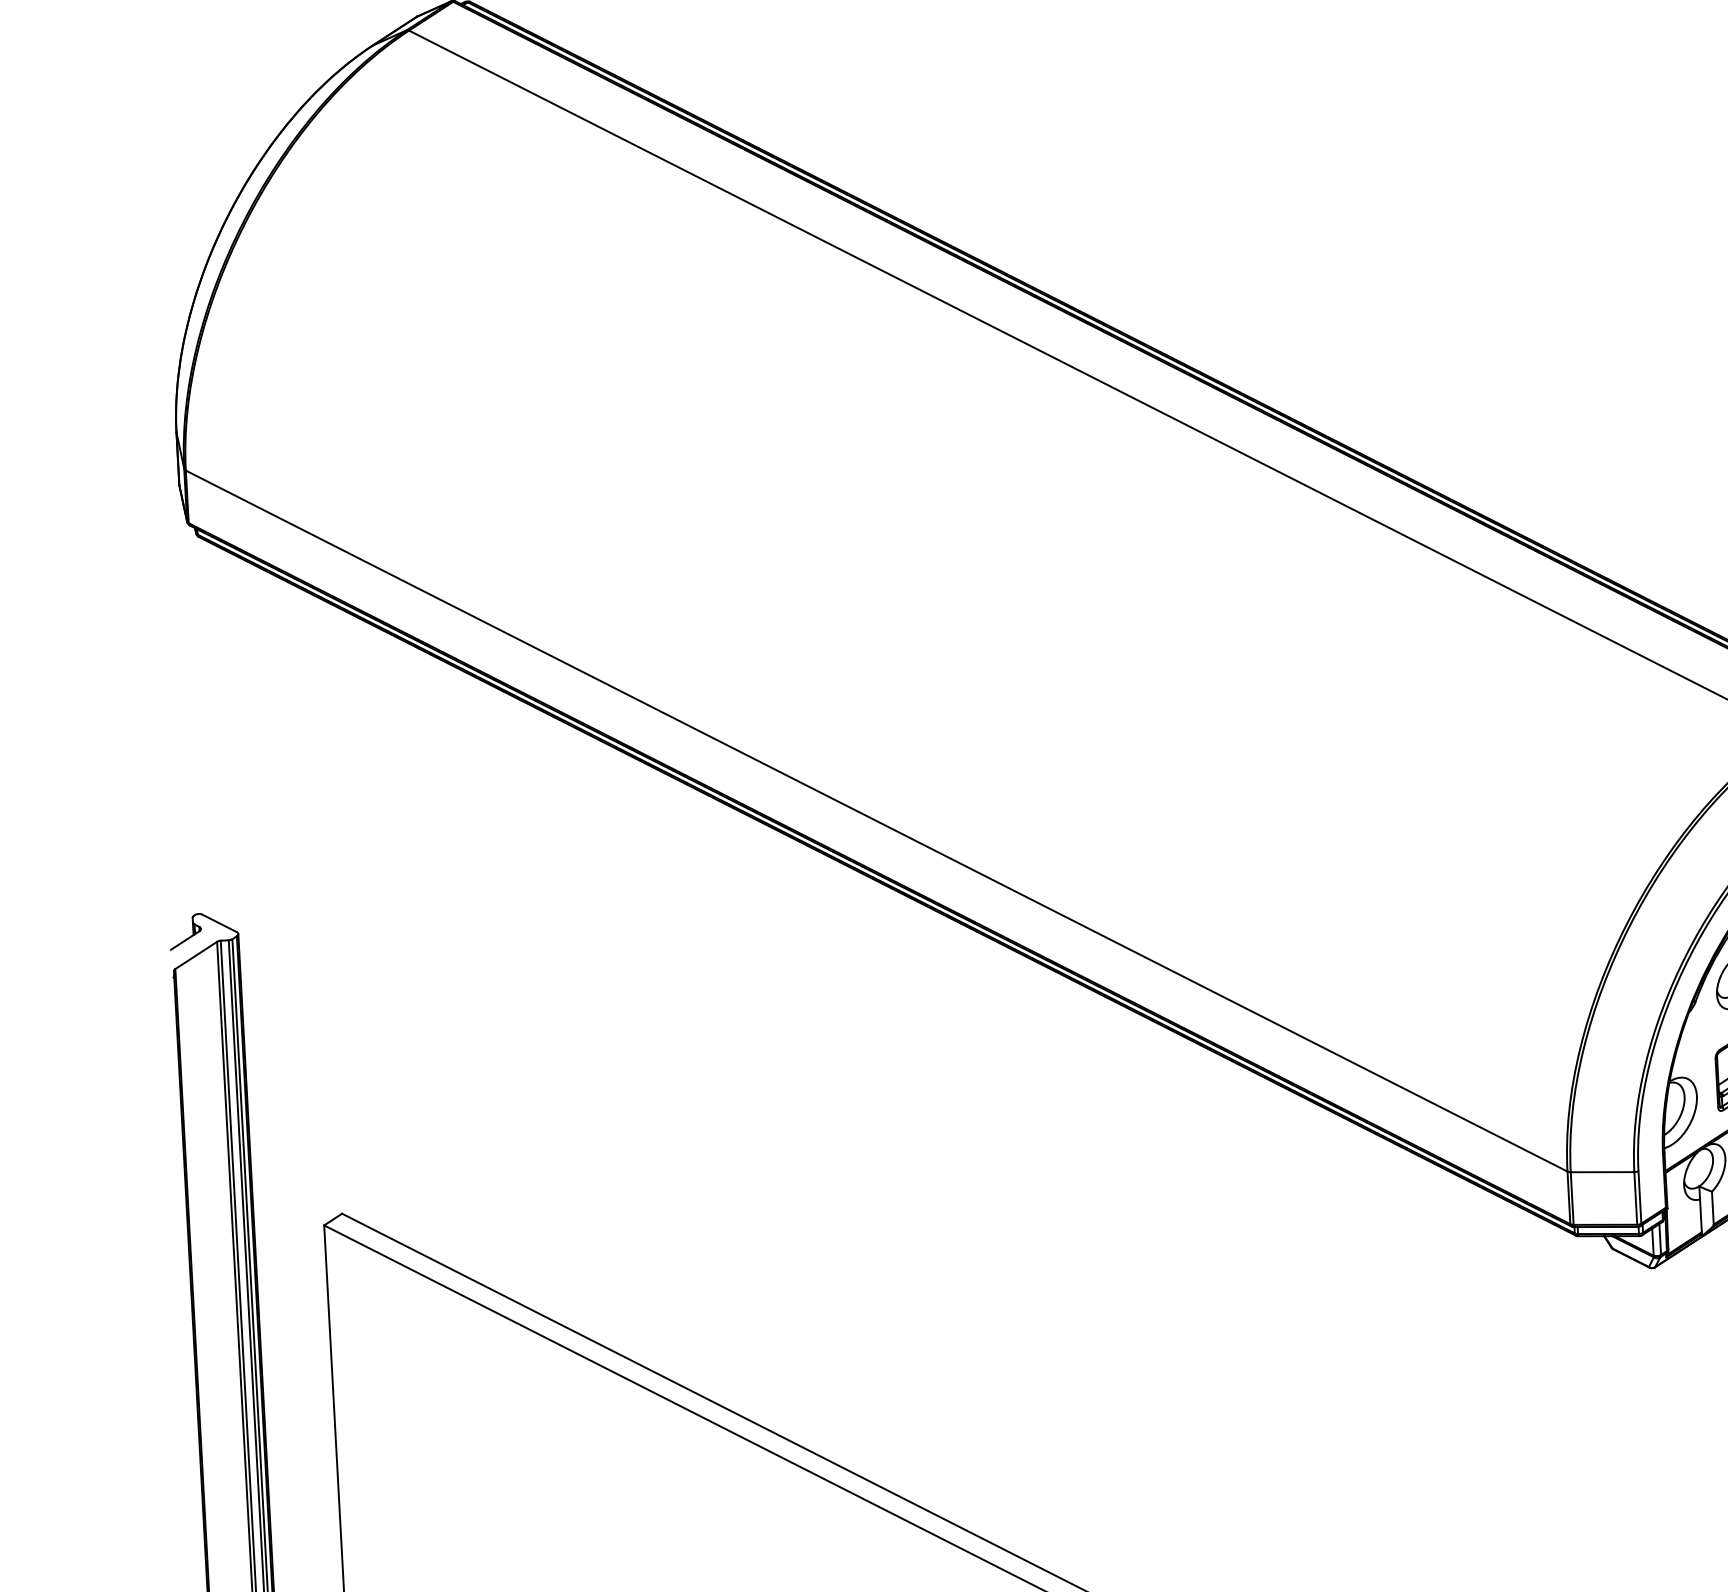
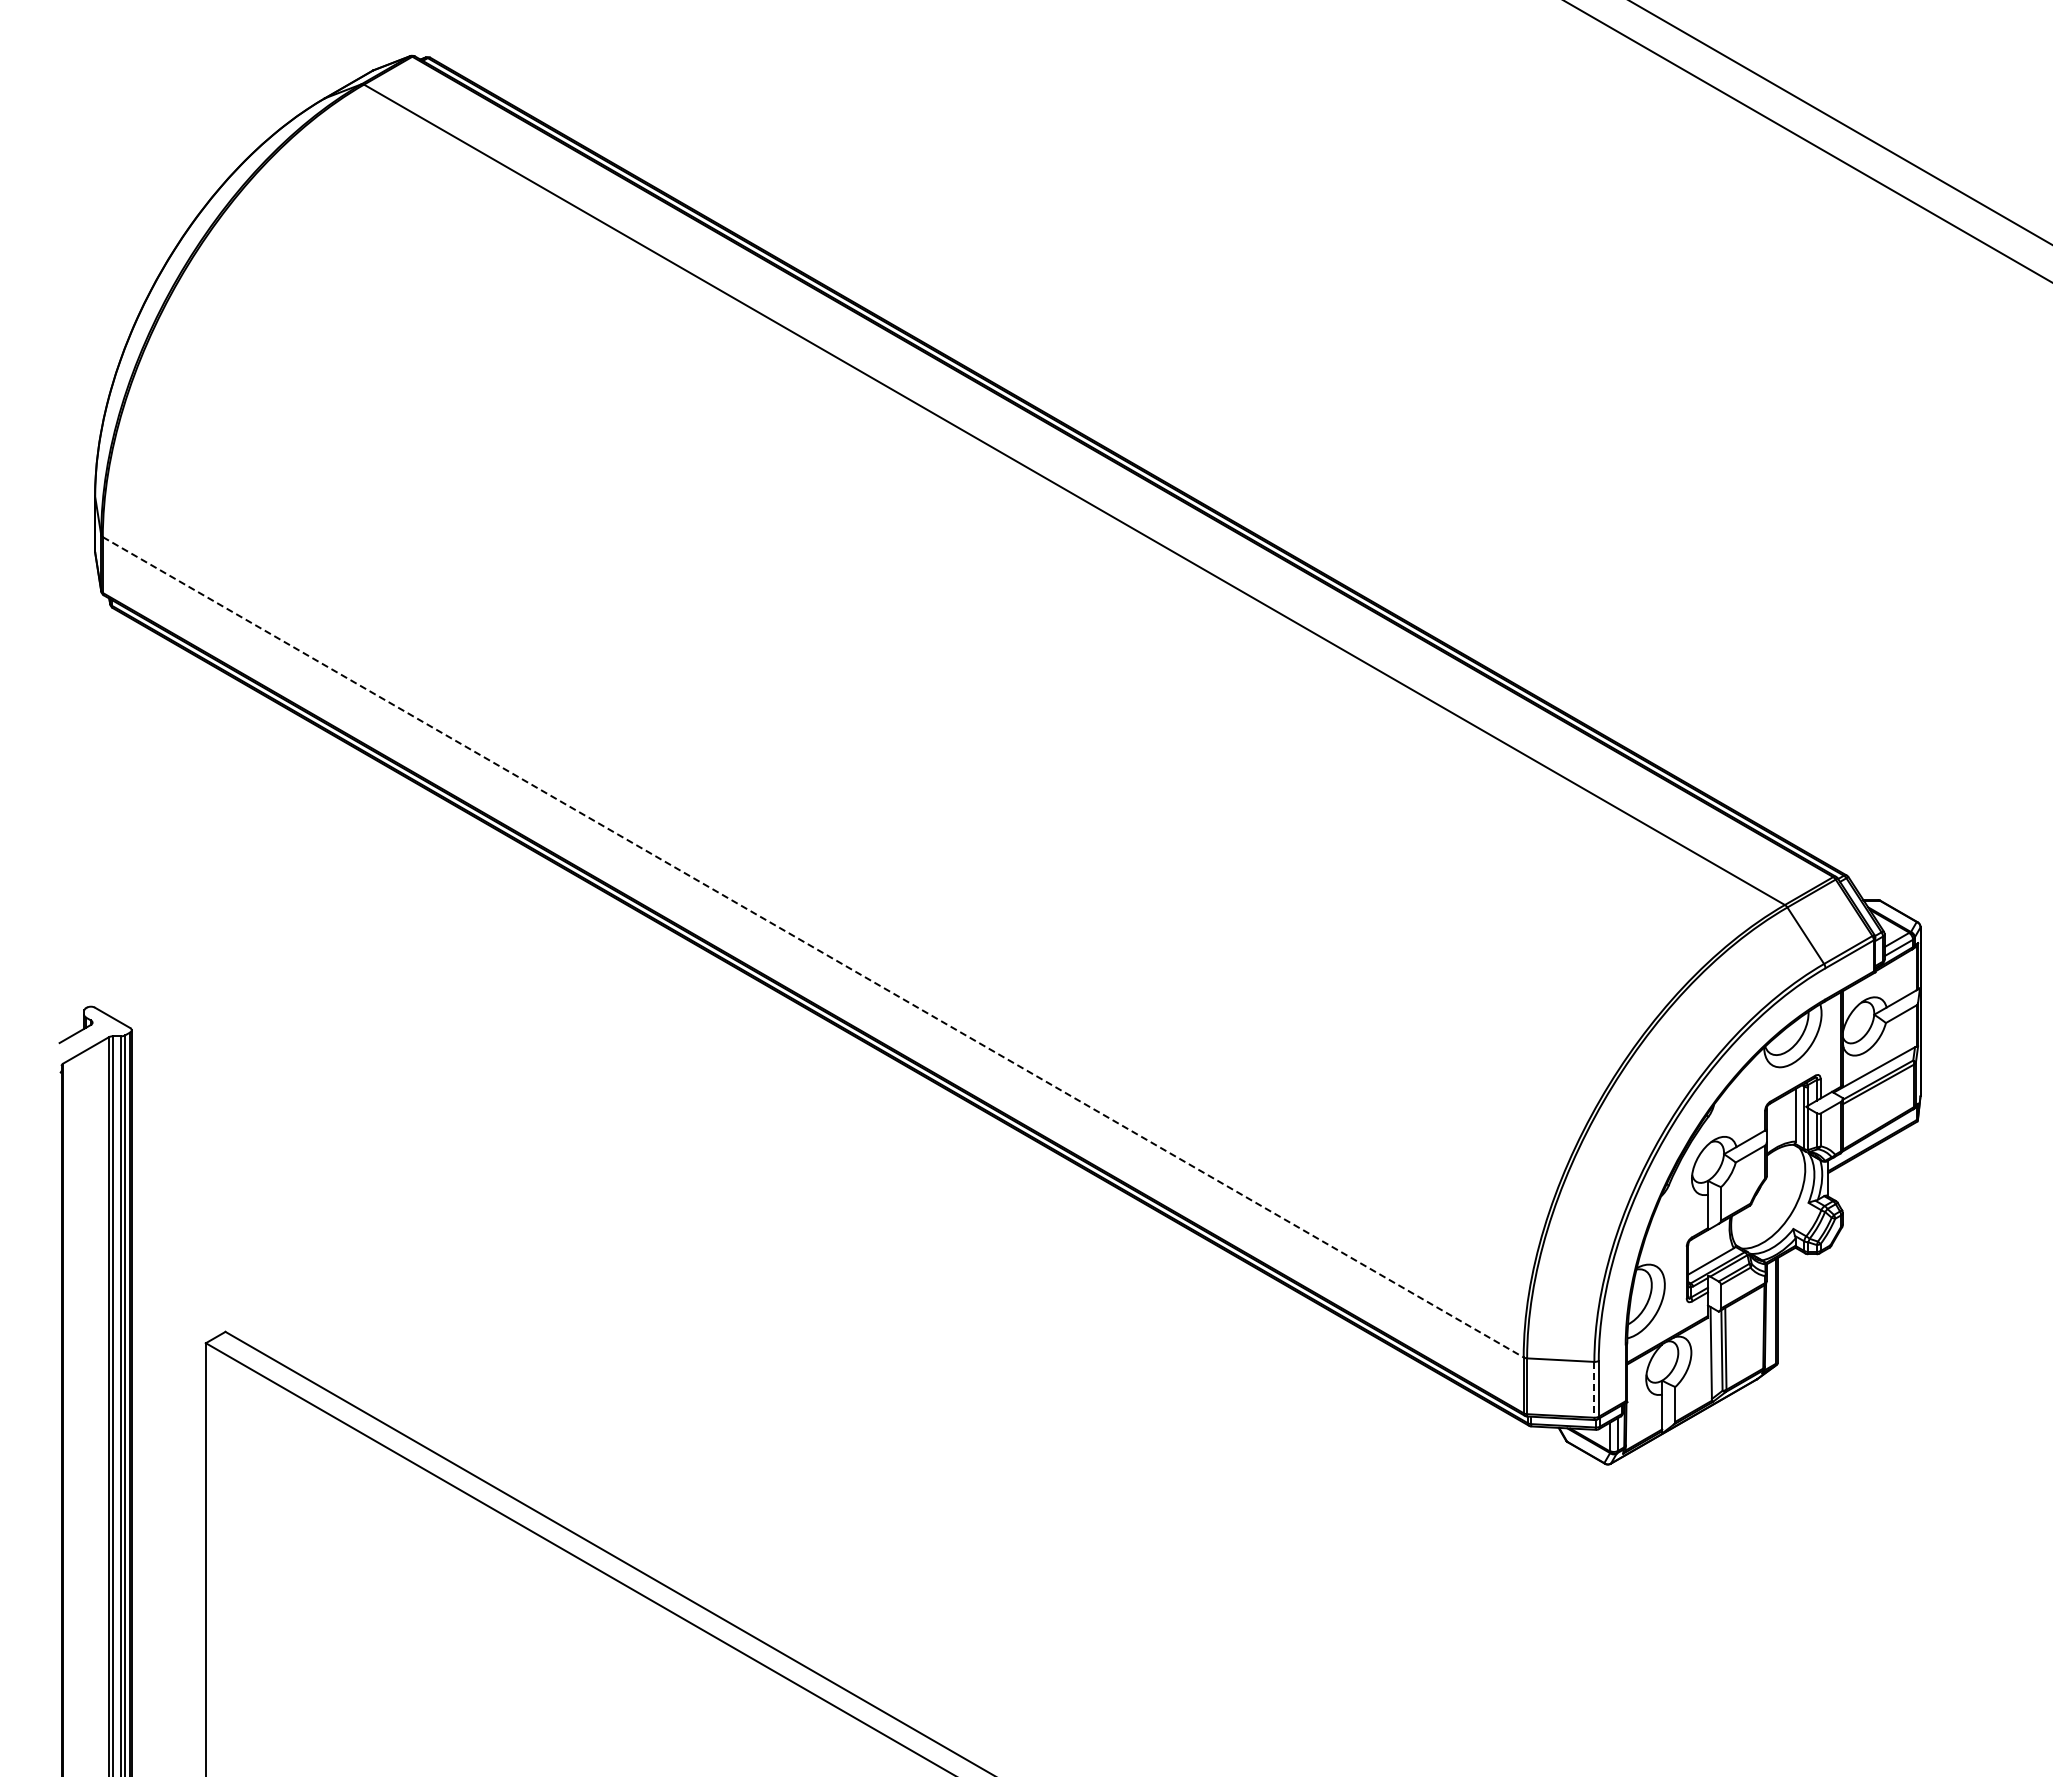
line: (876, 821) -> (813, 947), solid -> dashed
line: (1635, 1198) -> (1594, 1389), solid -> dashed

